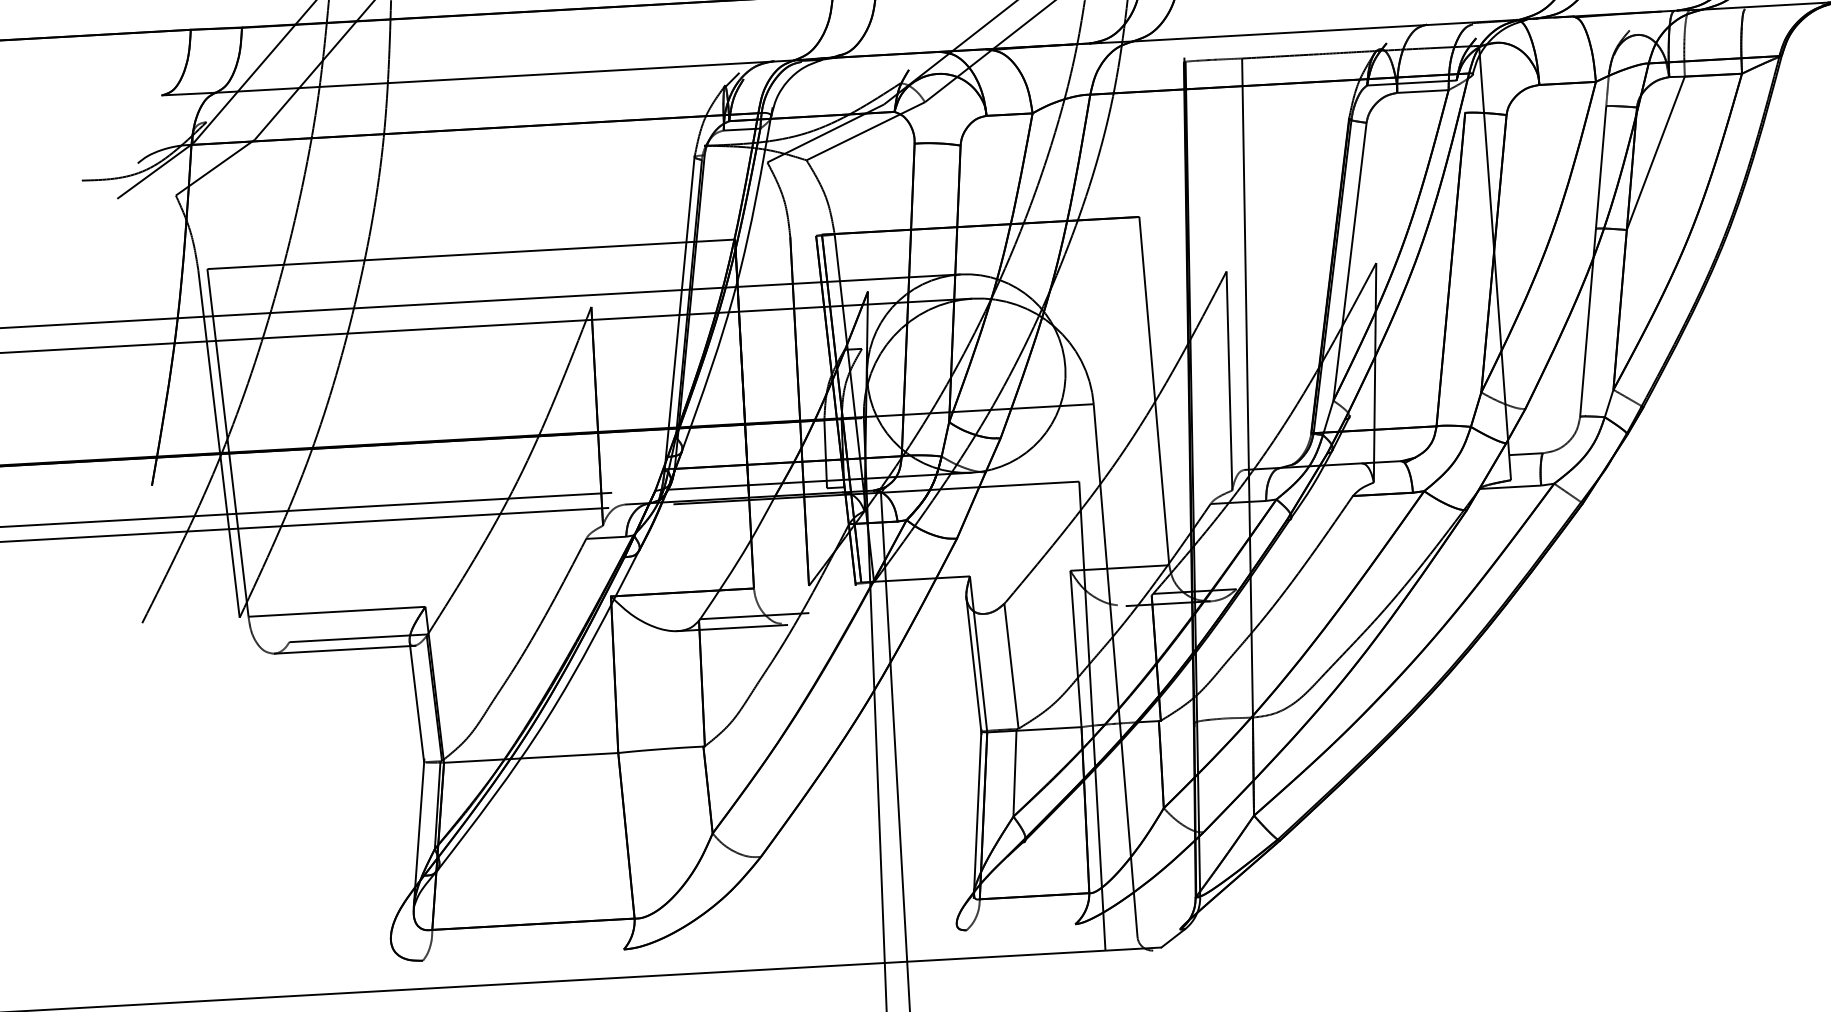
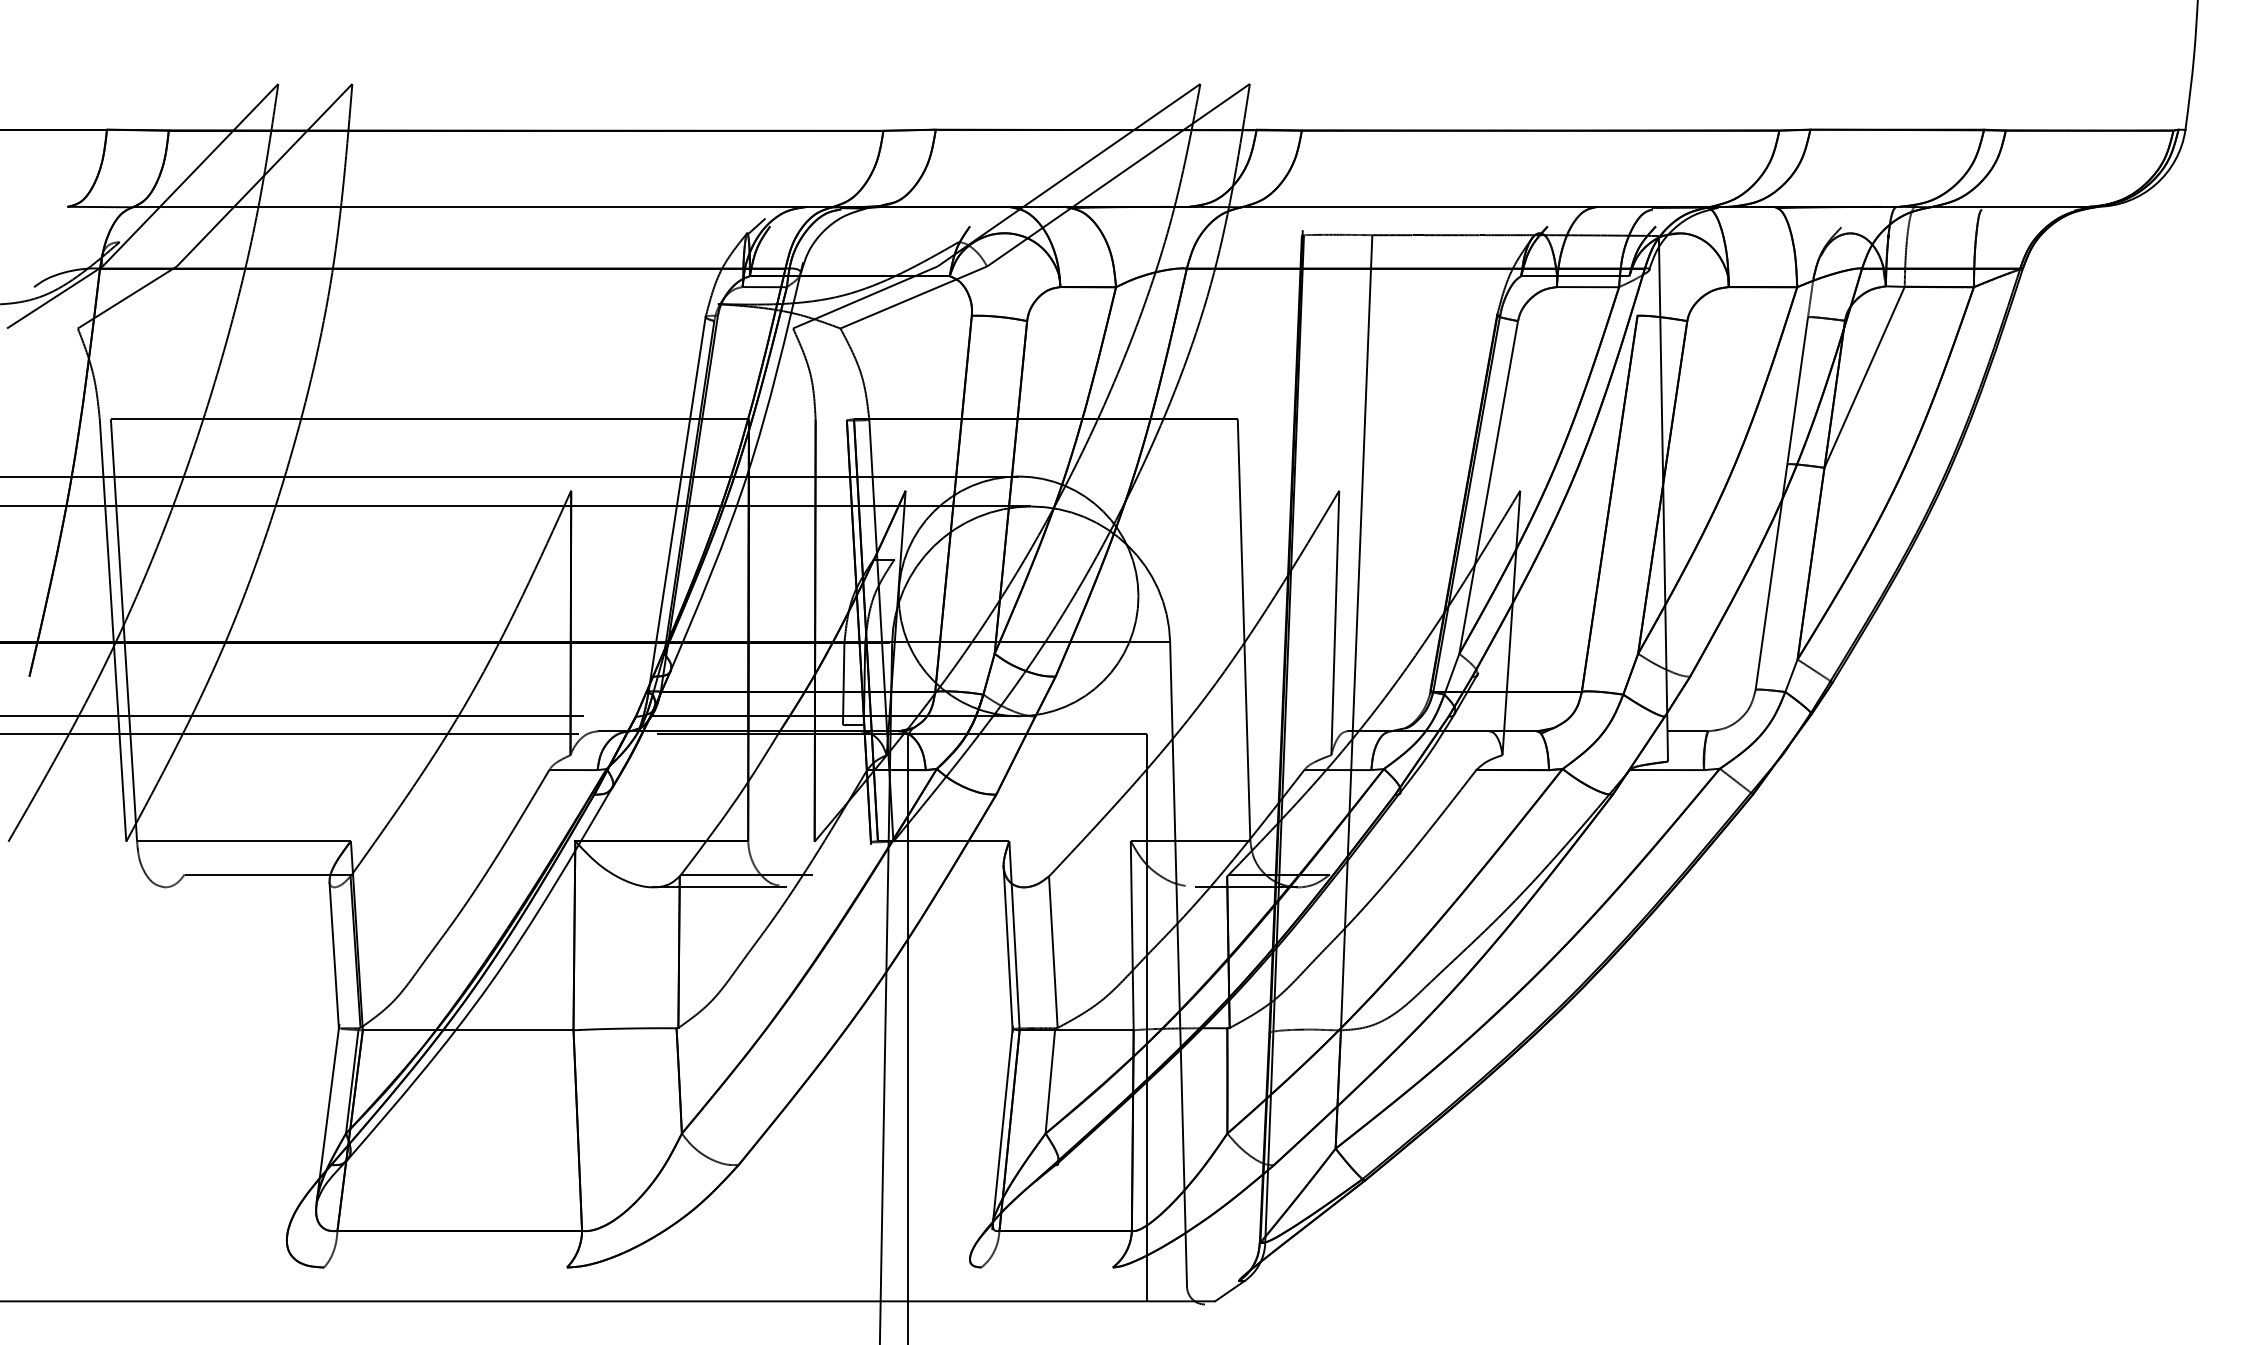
line: (345, 649) -> (251, 887), removed

